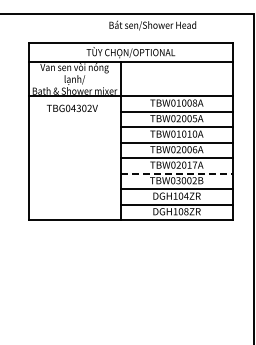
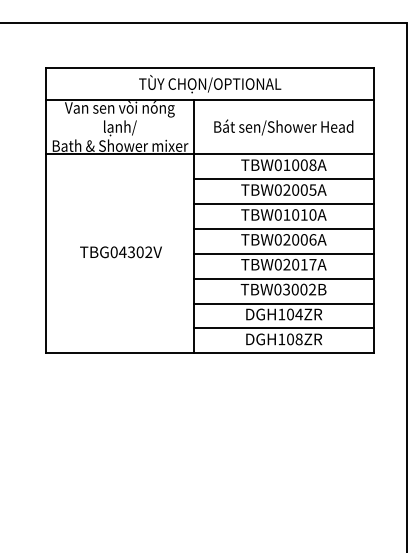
text: (152, 25) -> (283, 127), moved
text: (71, 107) -> (119, 250), moved
line: (177, 173) -> (284, 278), dashed -> solid

